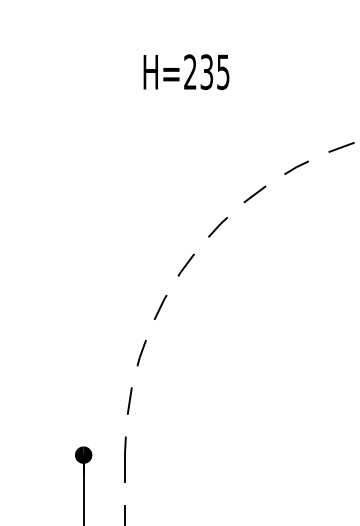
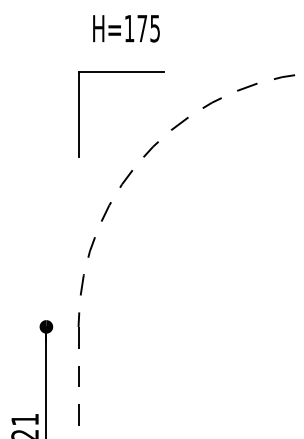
text: (198, 71) -> (135, 28), H=235 -> H=175
part: (180, 128) -> (121, 72), added

